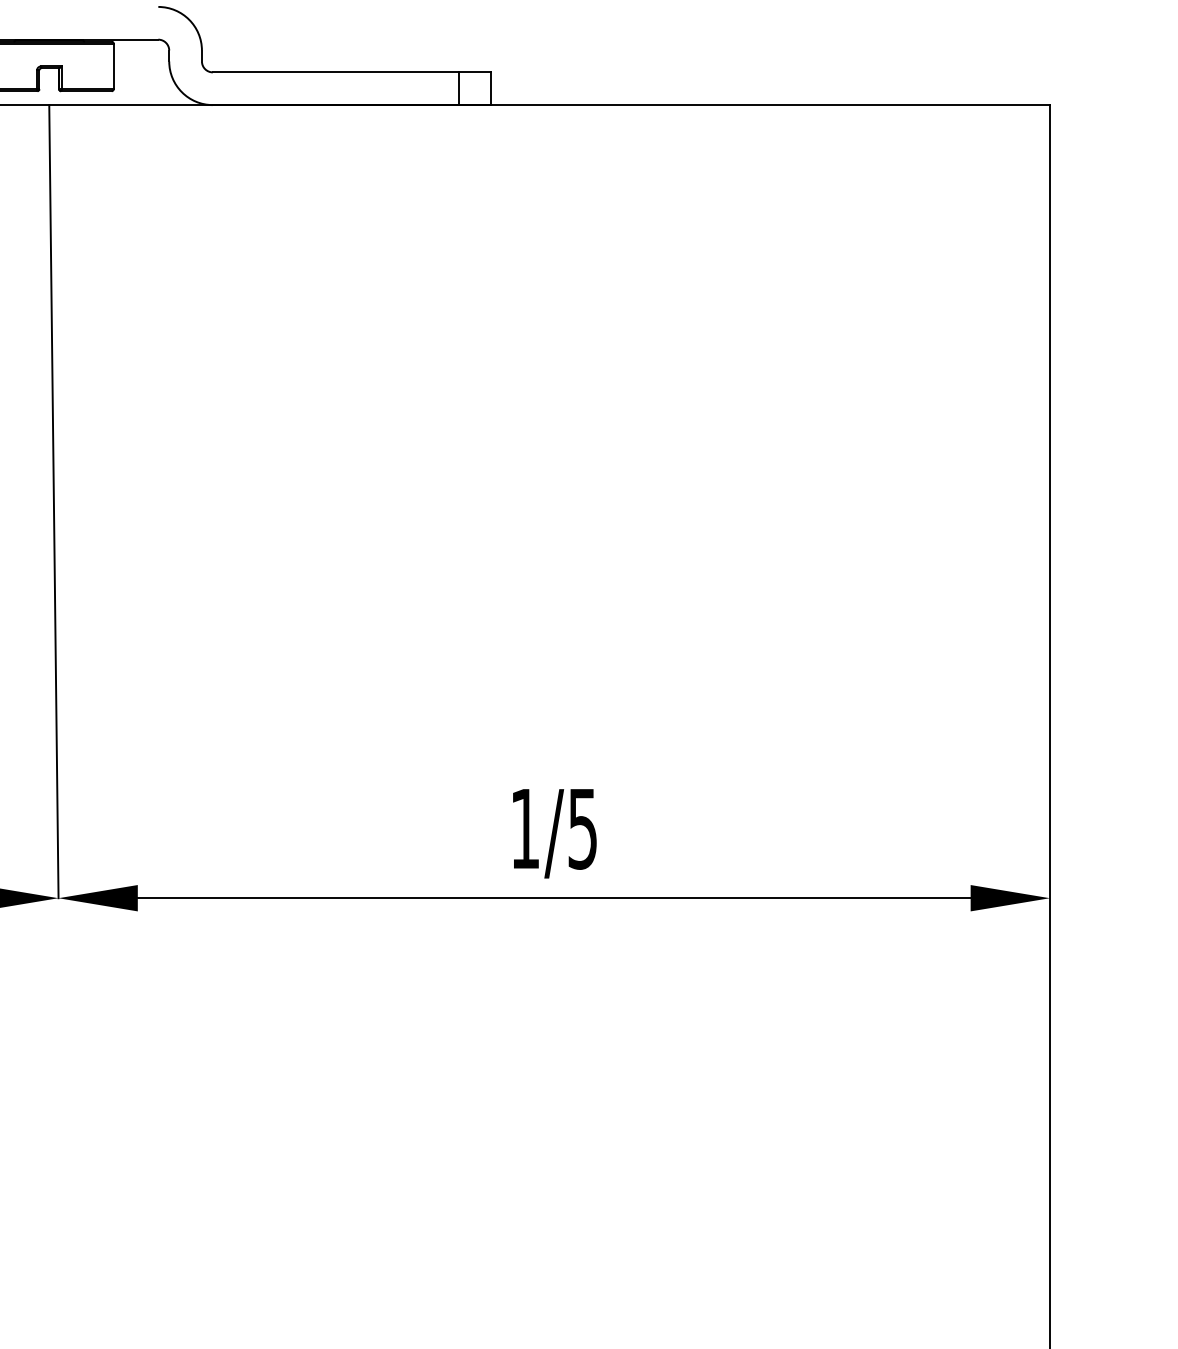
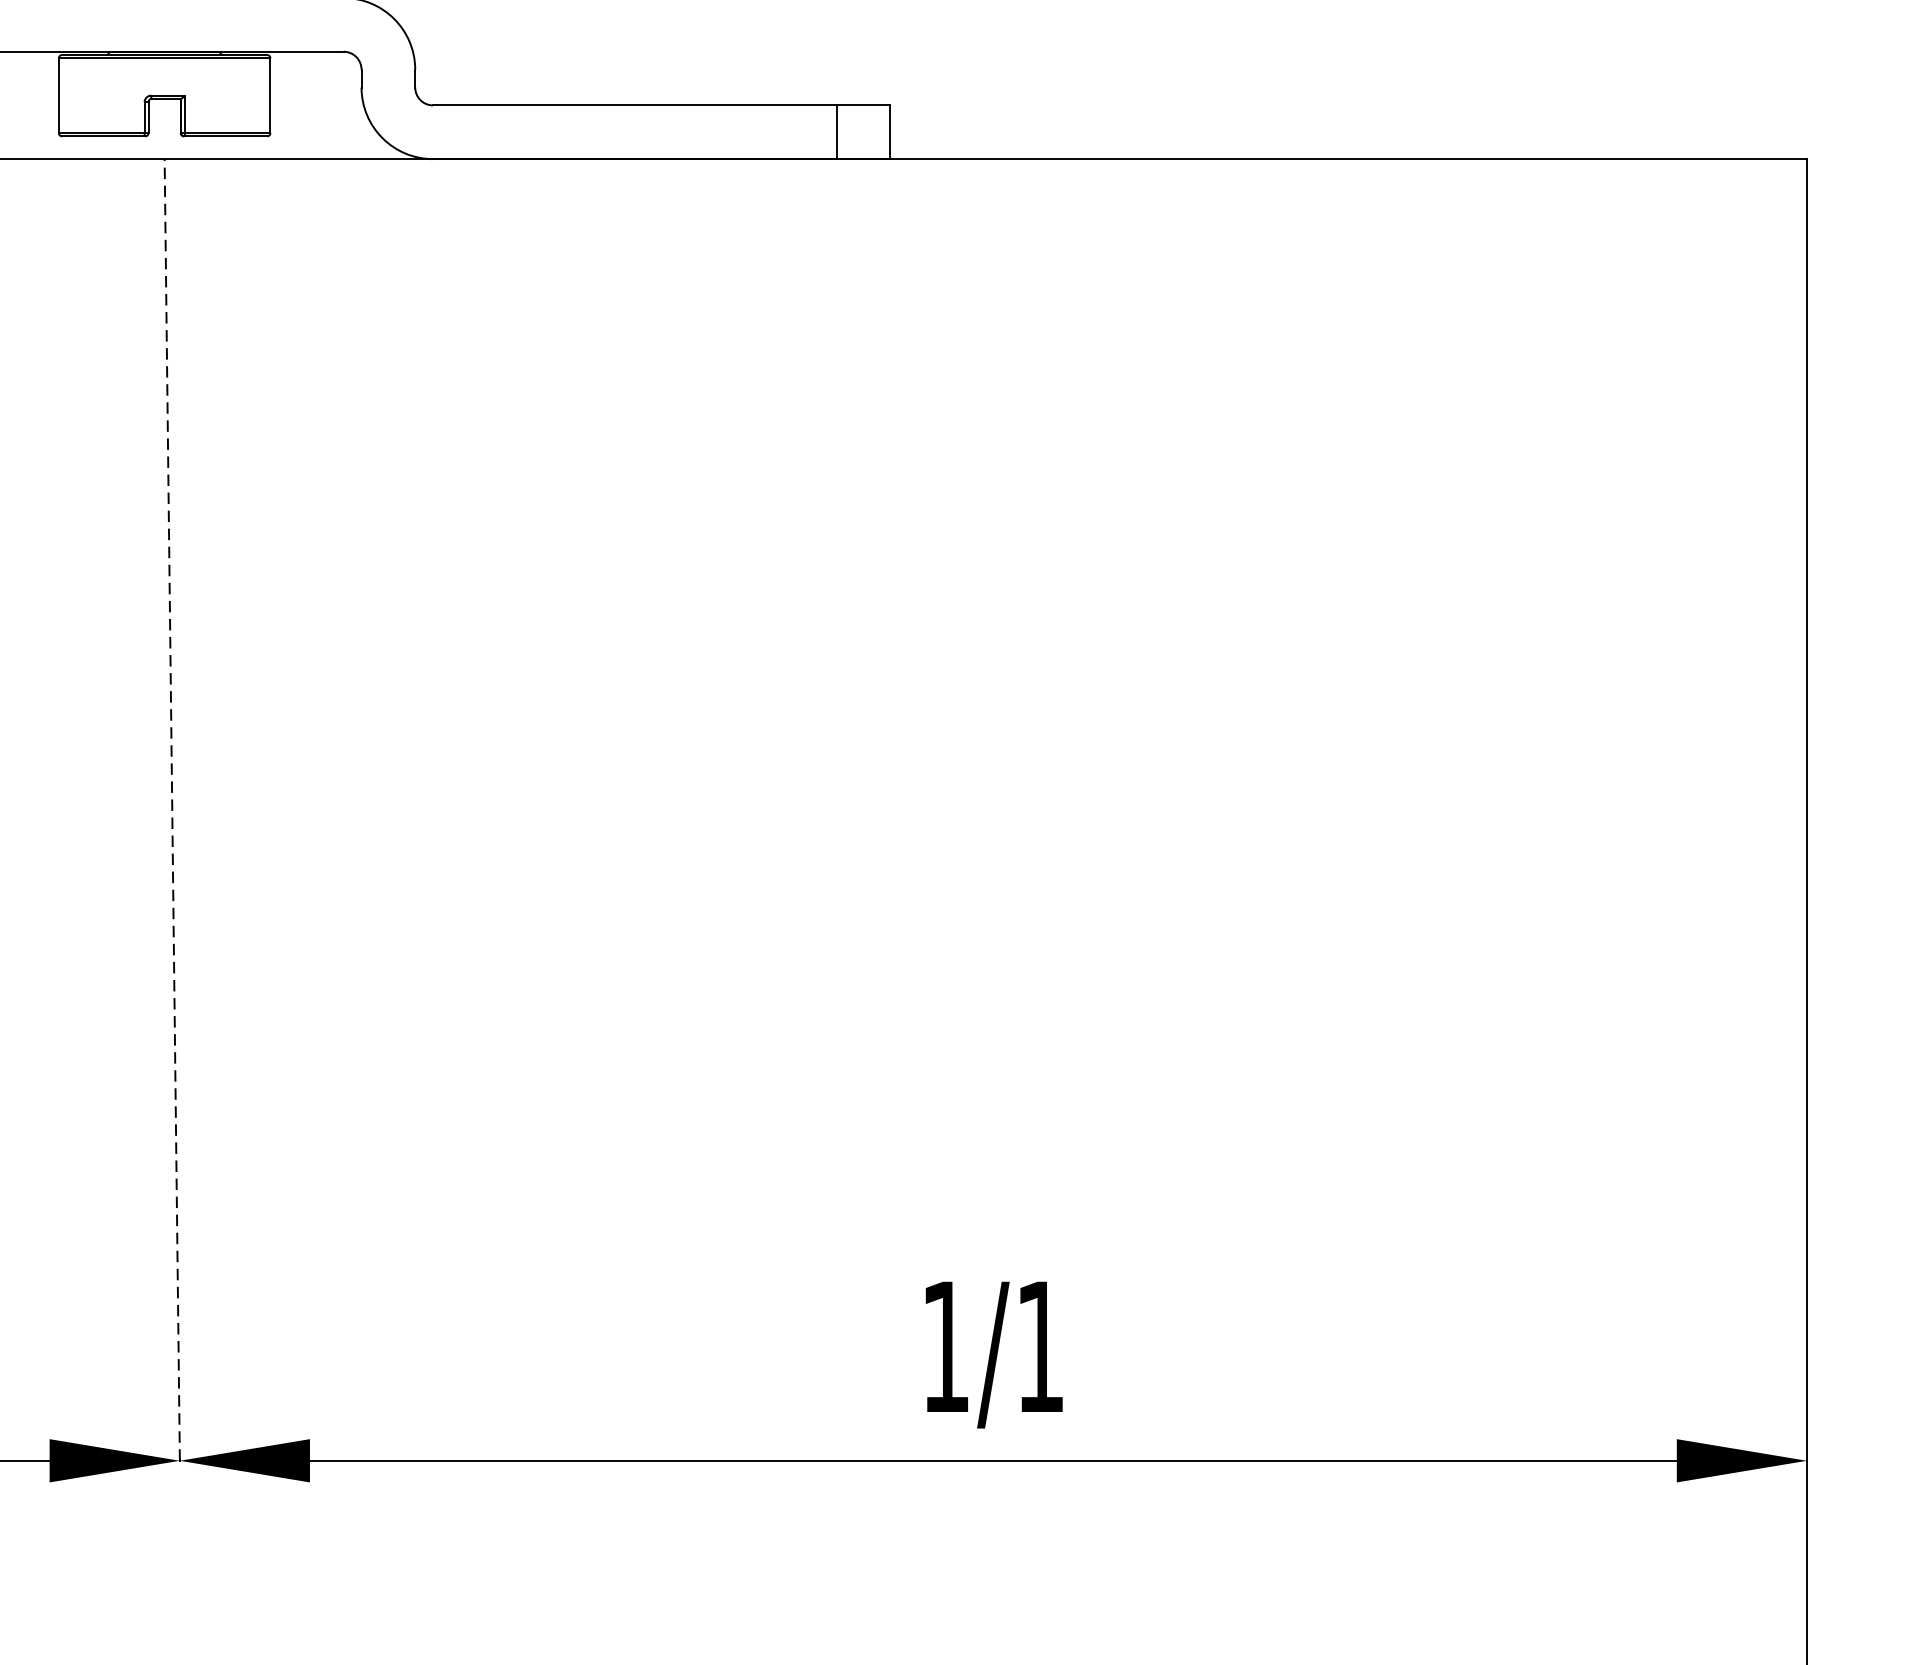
line: (53, 501) -> (171, 809), solid -> dashed
text: (582, 829) -> (1039, 1348), 1/5 -> 1/1

